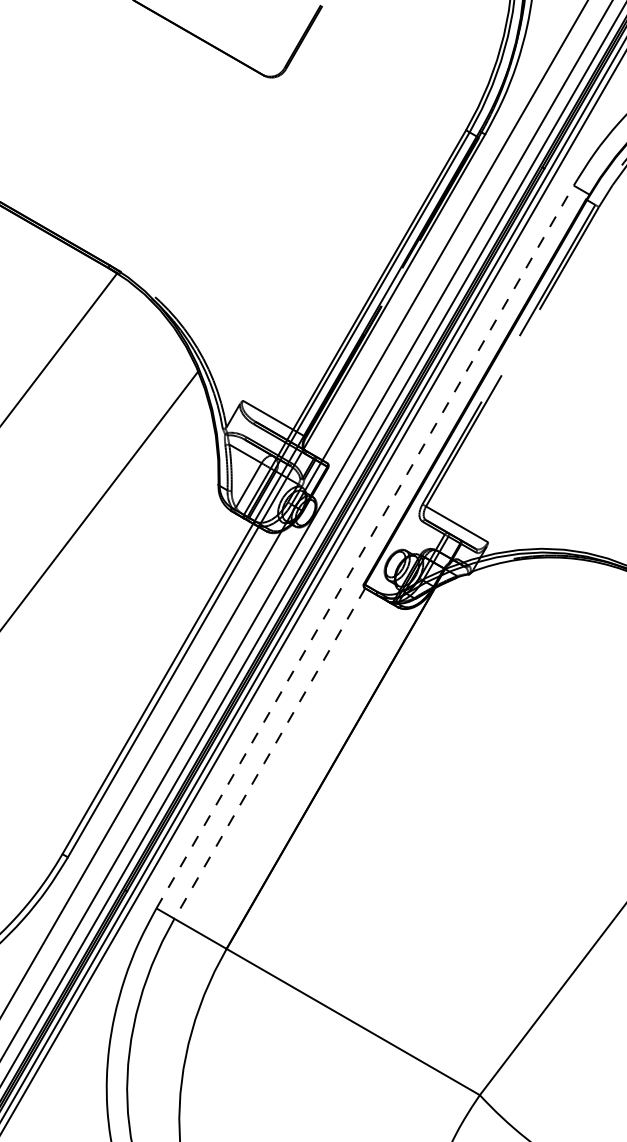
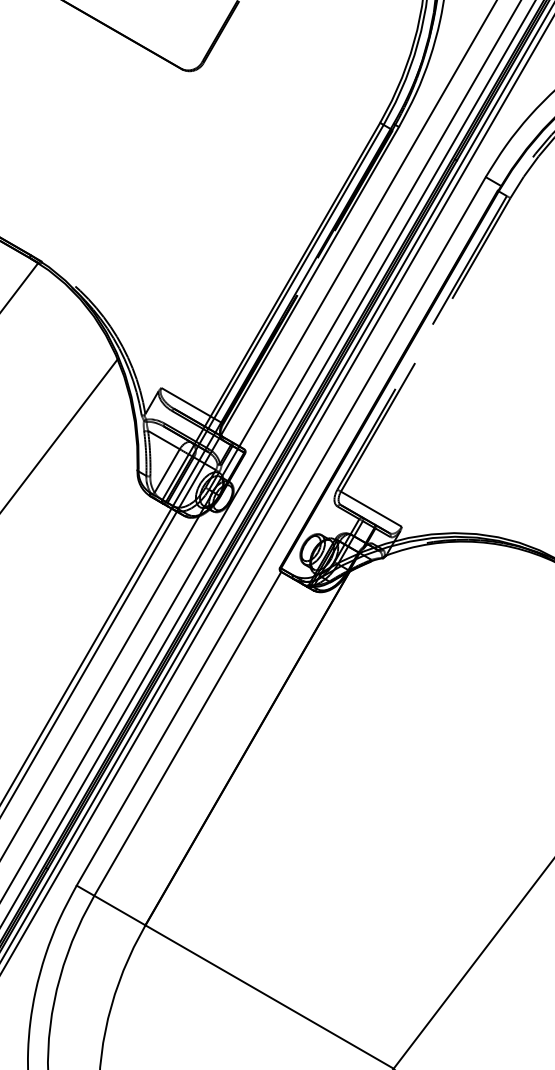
line: (365, 546) -> (281, 530), dashed -> solid
line: (269, 753) -> (187, 733), dashed -> solid

